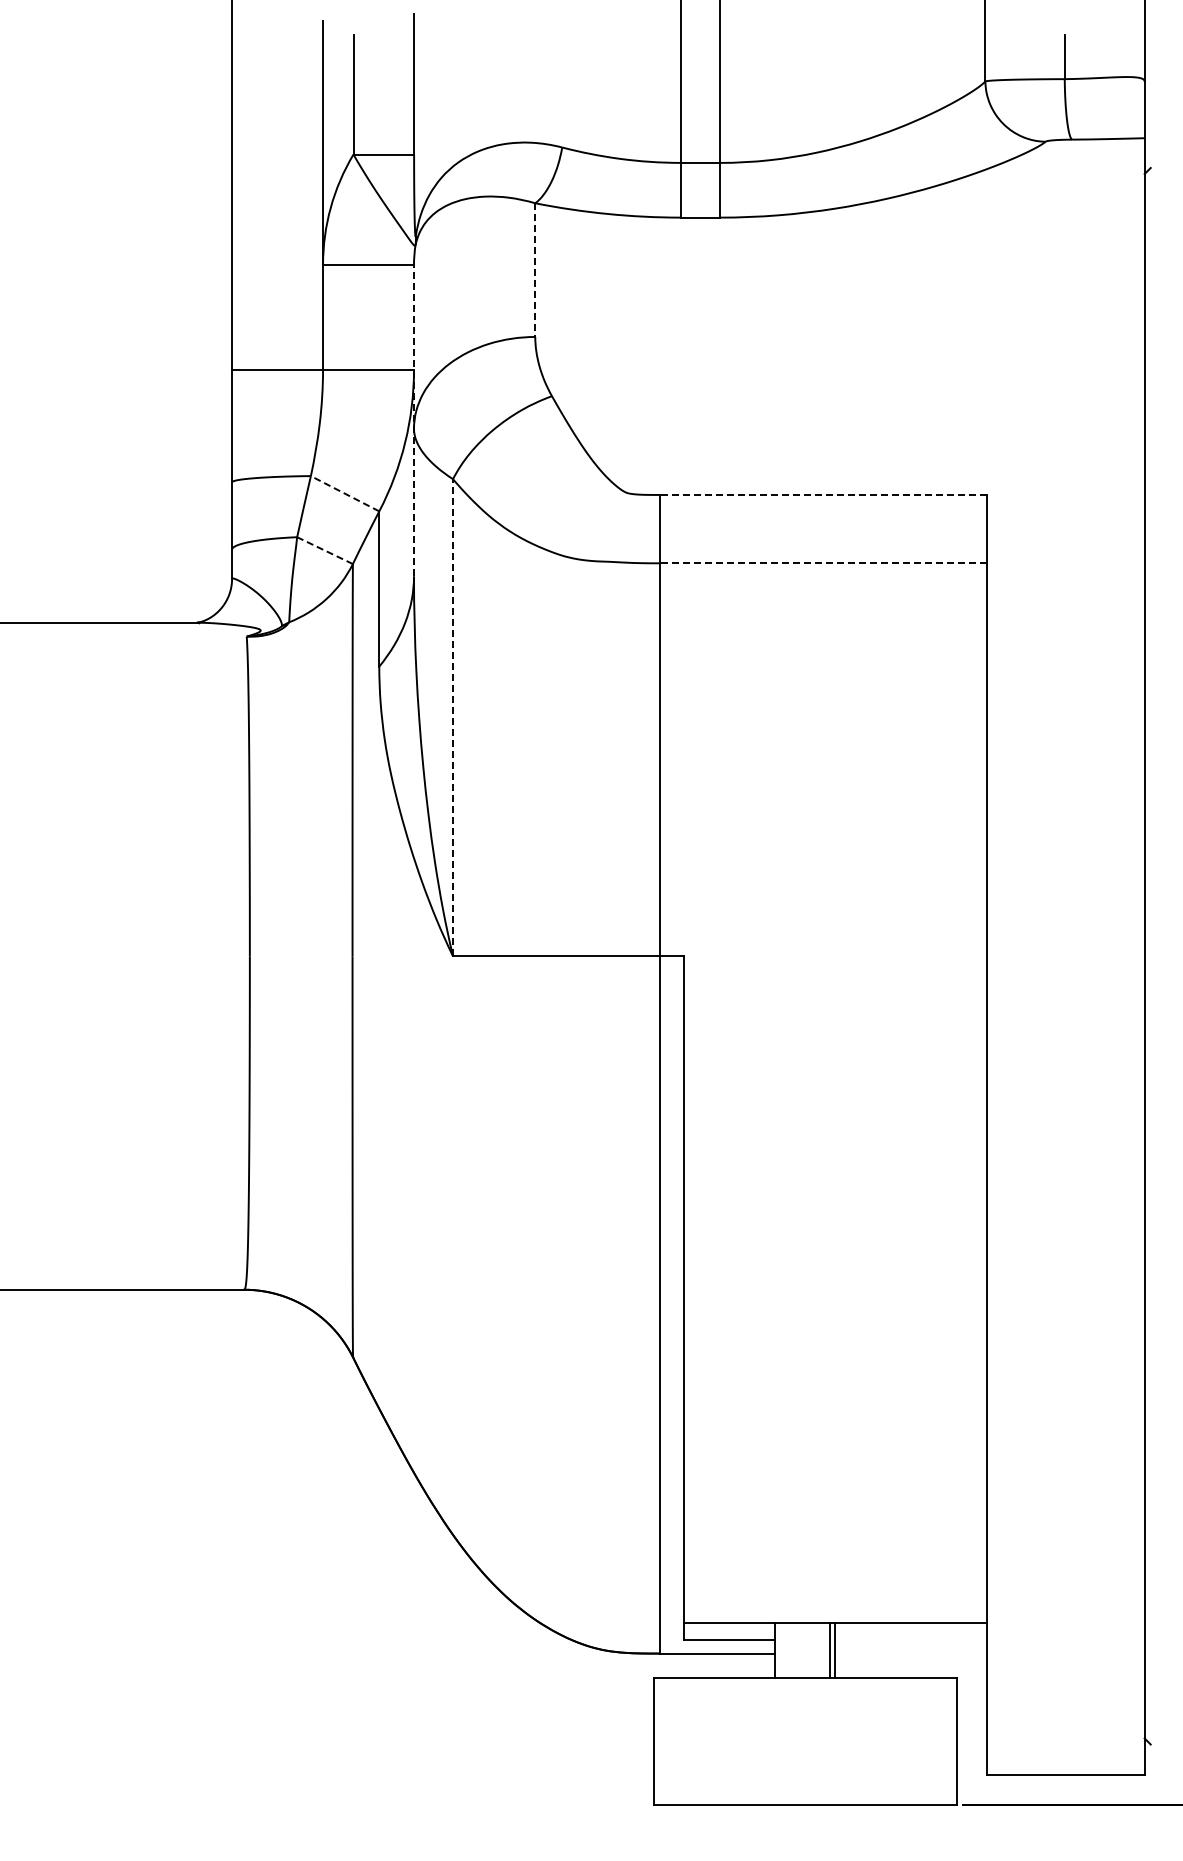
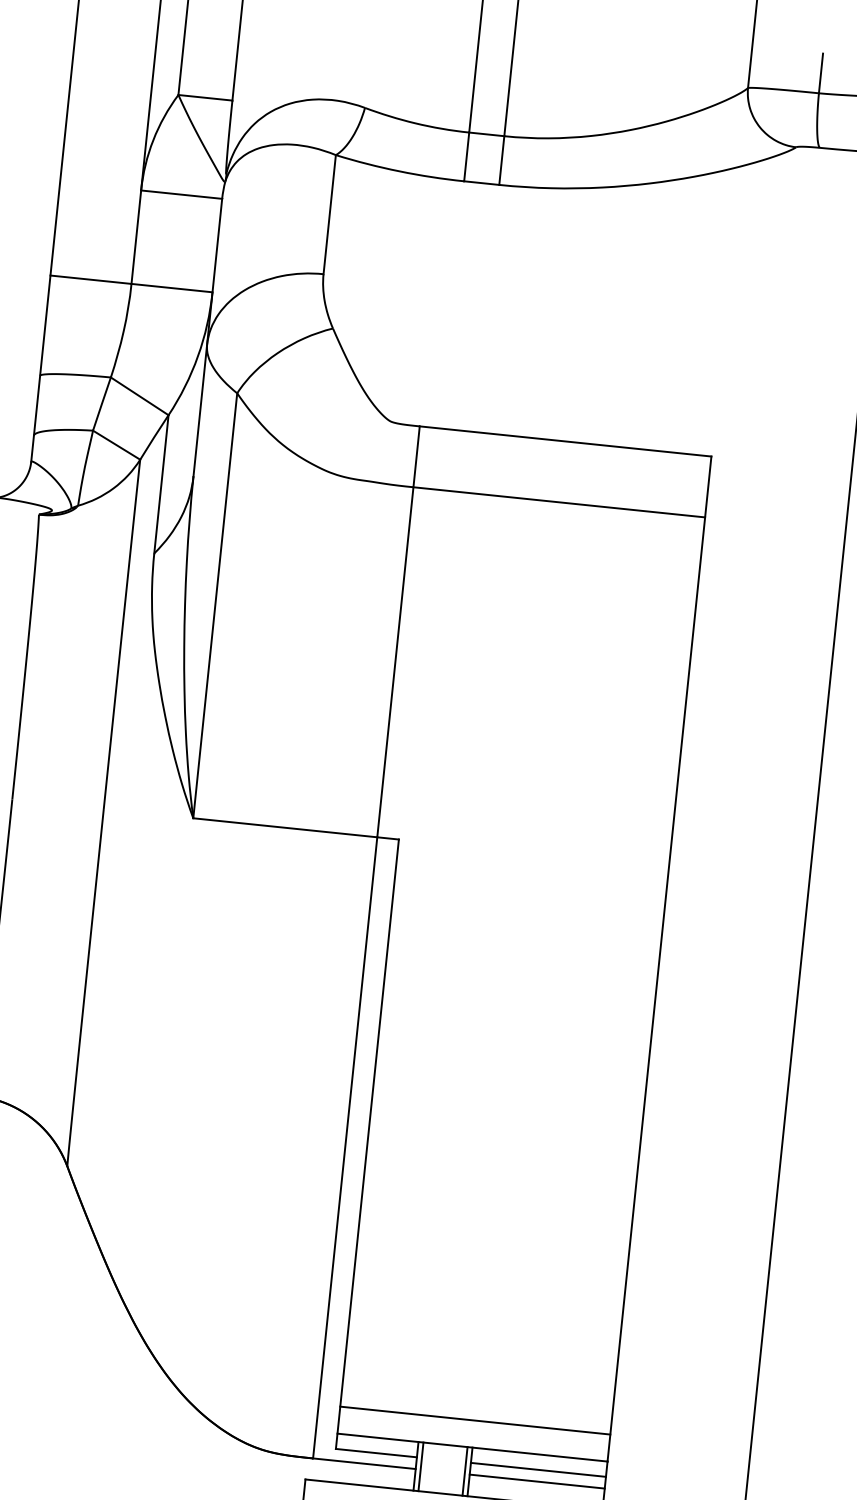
line: (535, 270) -> (329, 215), dashed -> solid
line: (414, 420) -> (208, 337), dashed -> solid
line: (344, 493) -> (139, 396), dashed -> solid
line: (823, 494) -> (565, 441), dashed -> solid
line: (325, 550) -> (117, 445), dashed -> solid
line: (823, 563) -> (559, 502), dashed -> solid
line: (453, 717) -> (215, 605), dashed -> solid
line: (835, 1592) -> (475, 1420), added
line: (911, 1640) -> (538, 1469), added
line: (780, 1650) -> (421, 1466), added
line: (911, 1653) -> (537, 1481), added

